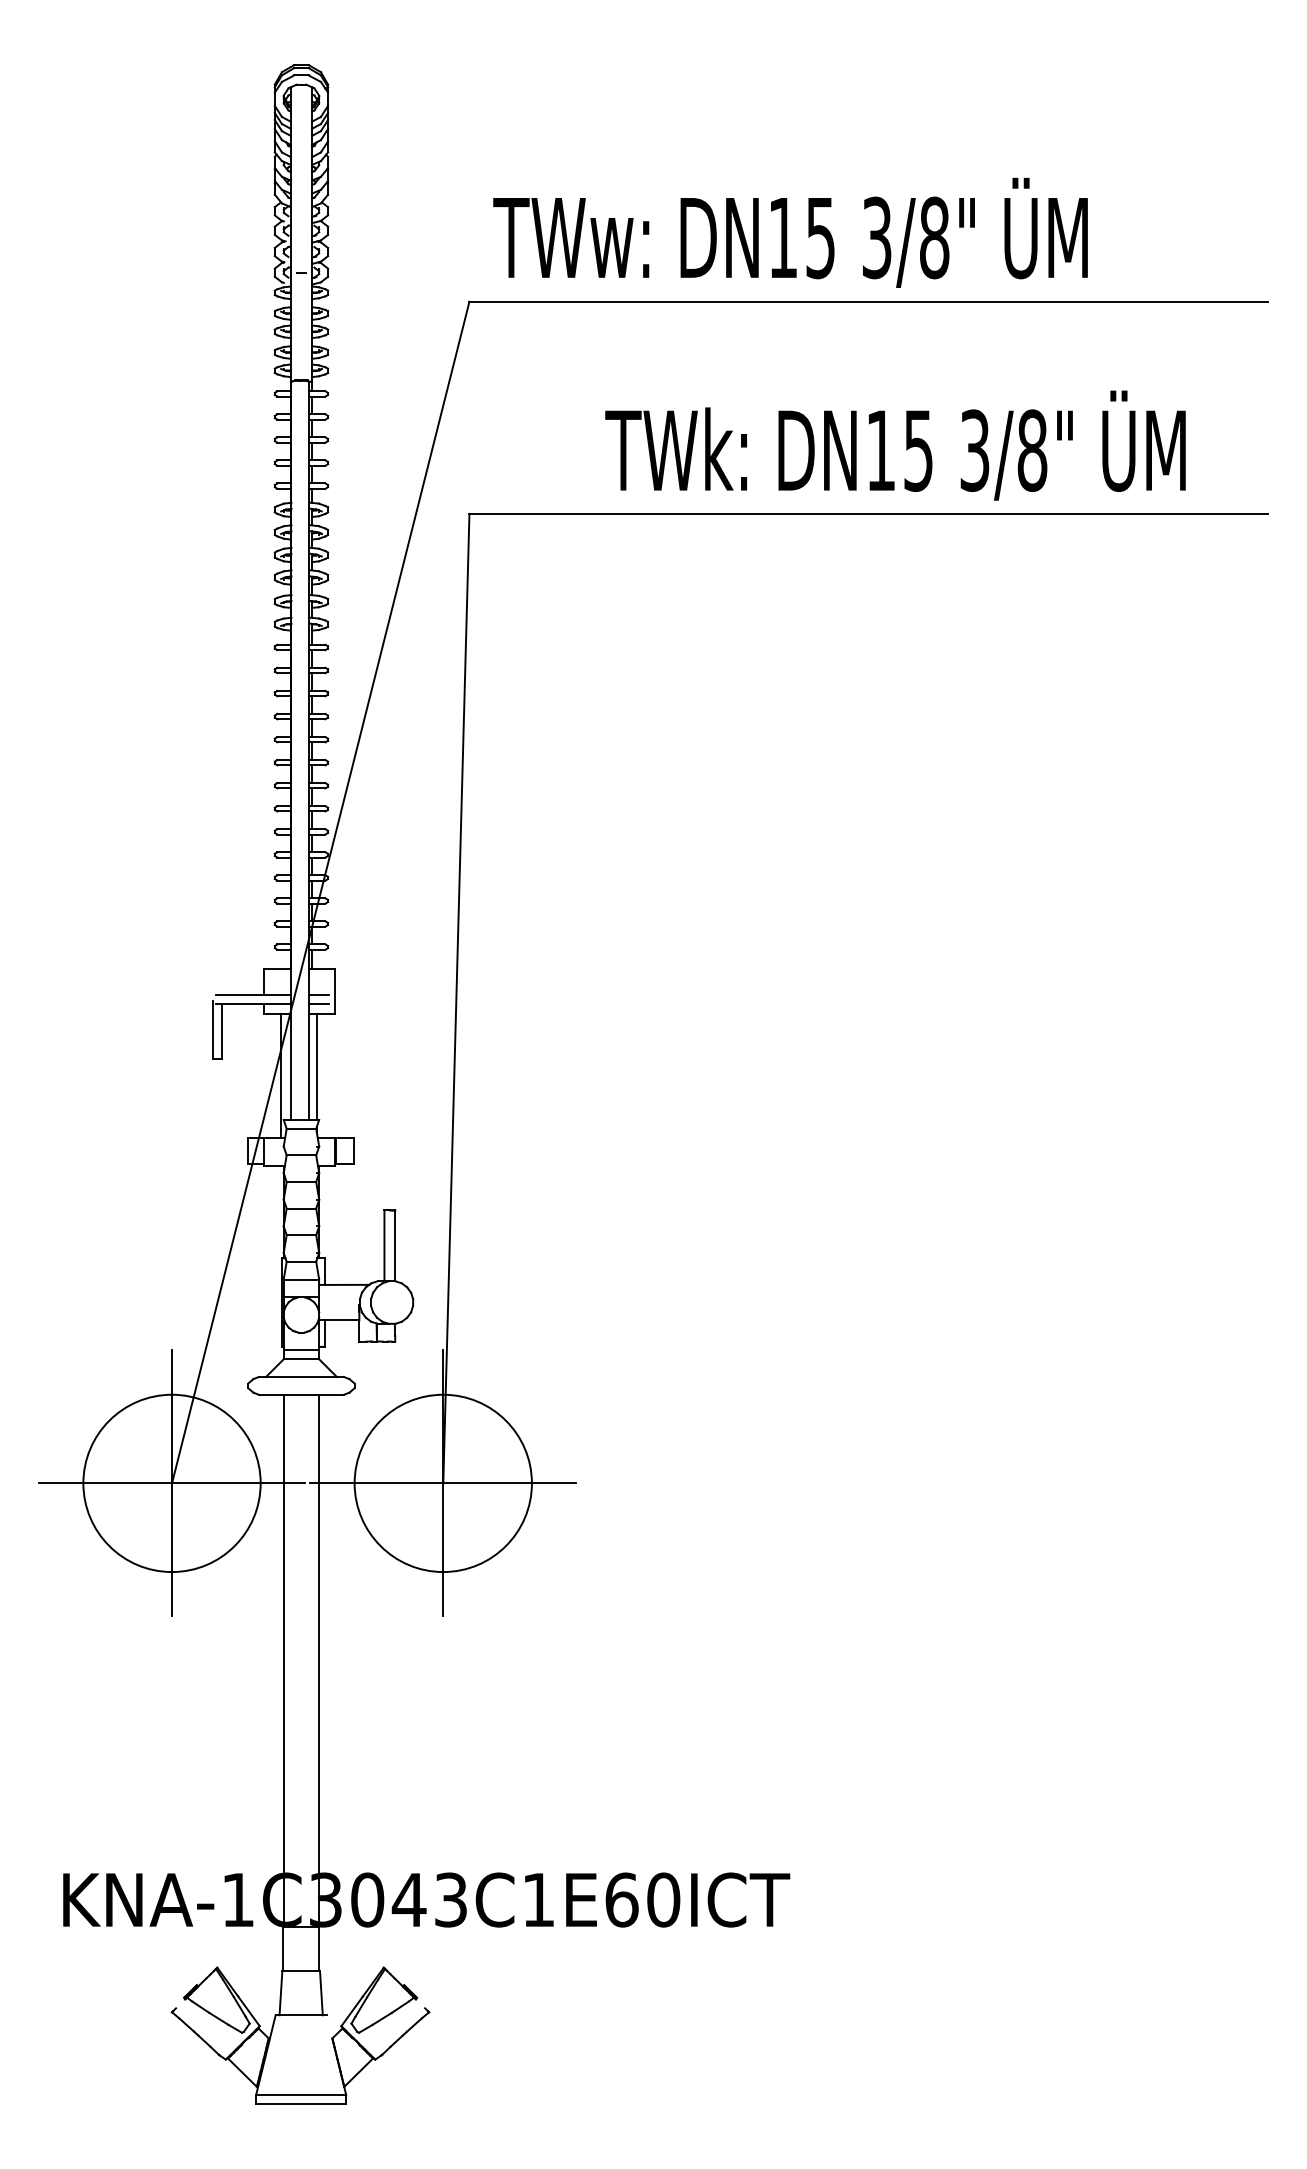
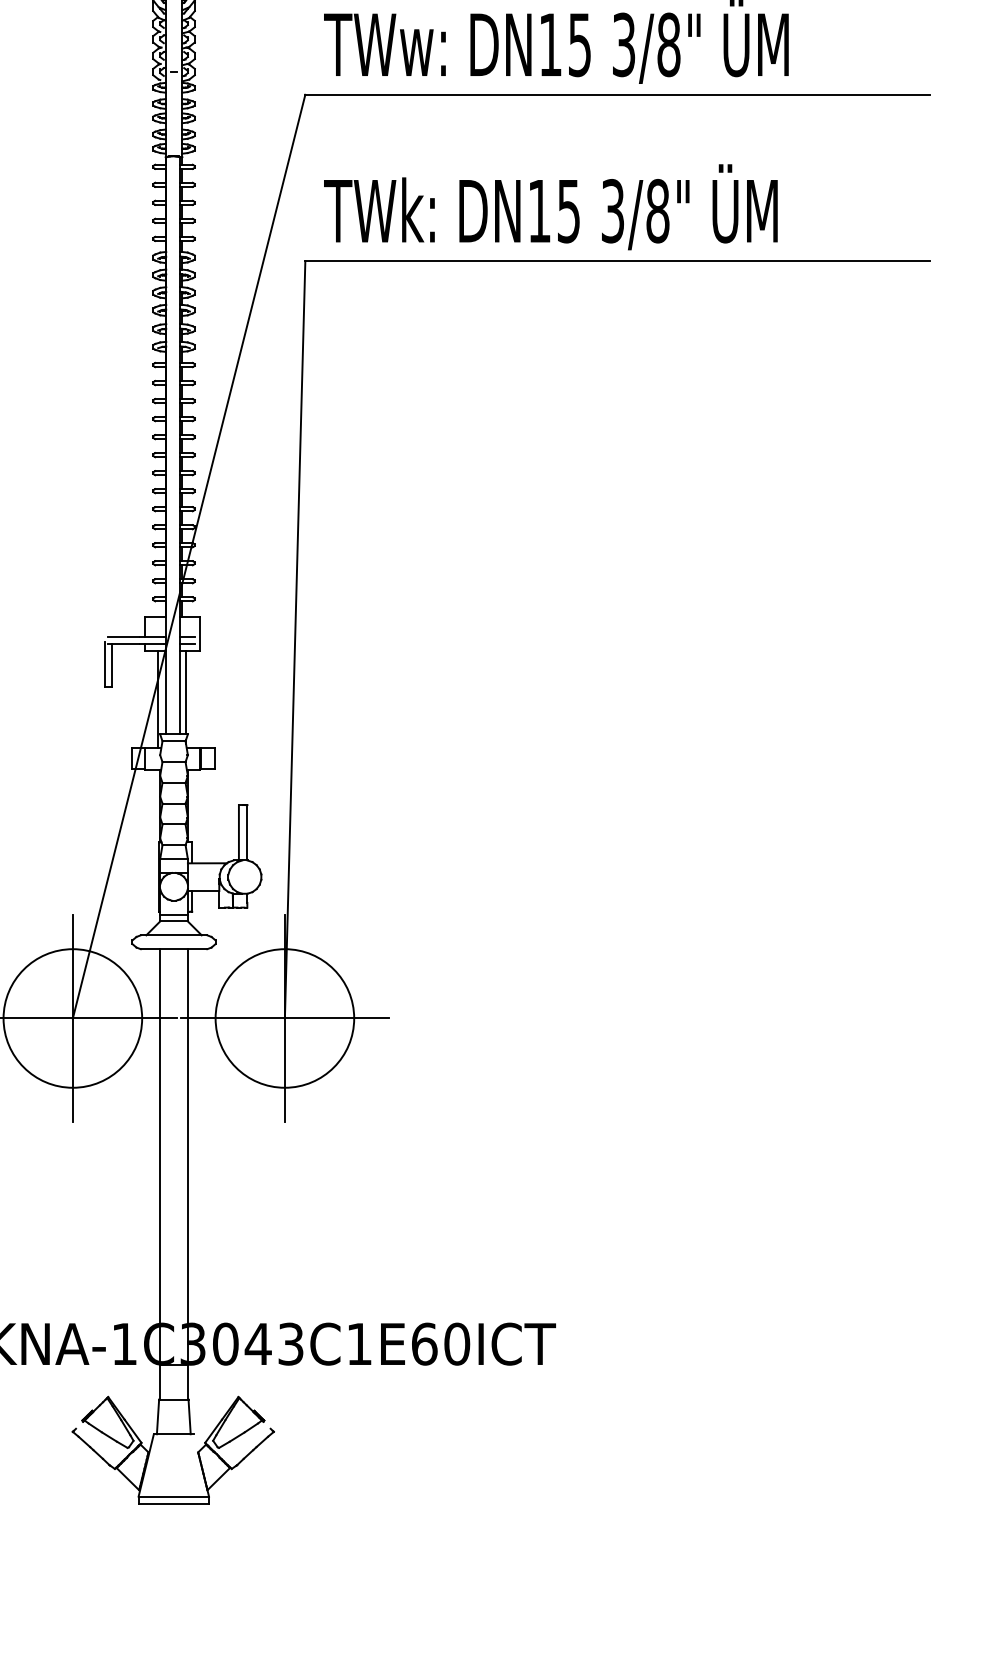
text: (895, 445) -> (550, 207), moved

